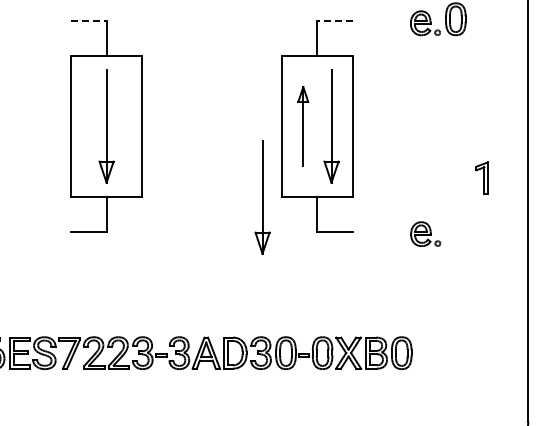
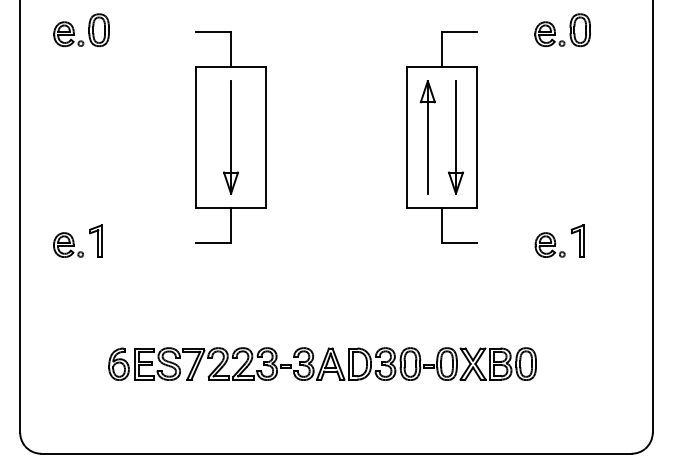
line: (89, 20) -> (213, 31), dashed -> solid
line: (335, 20) -> (459, 31), dashed -> solid
part: (303, 126) -> (427, 137), size x1.43
part: (482, 177) -> (577, 240), moved
part: (262, 197) -> (386, 208), removed

